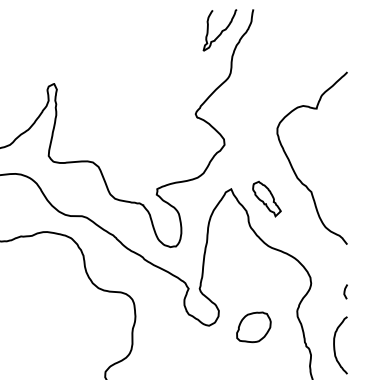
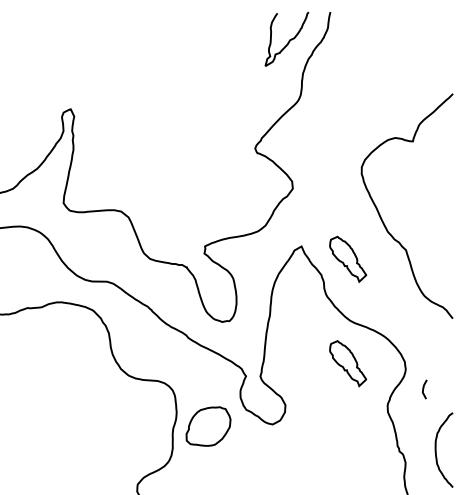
part: (266, 278) -> (347, 362), added
line: (345, 291) -> (424, 388), moved
part: (253, 327) -> (208, 426), moved

